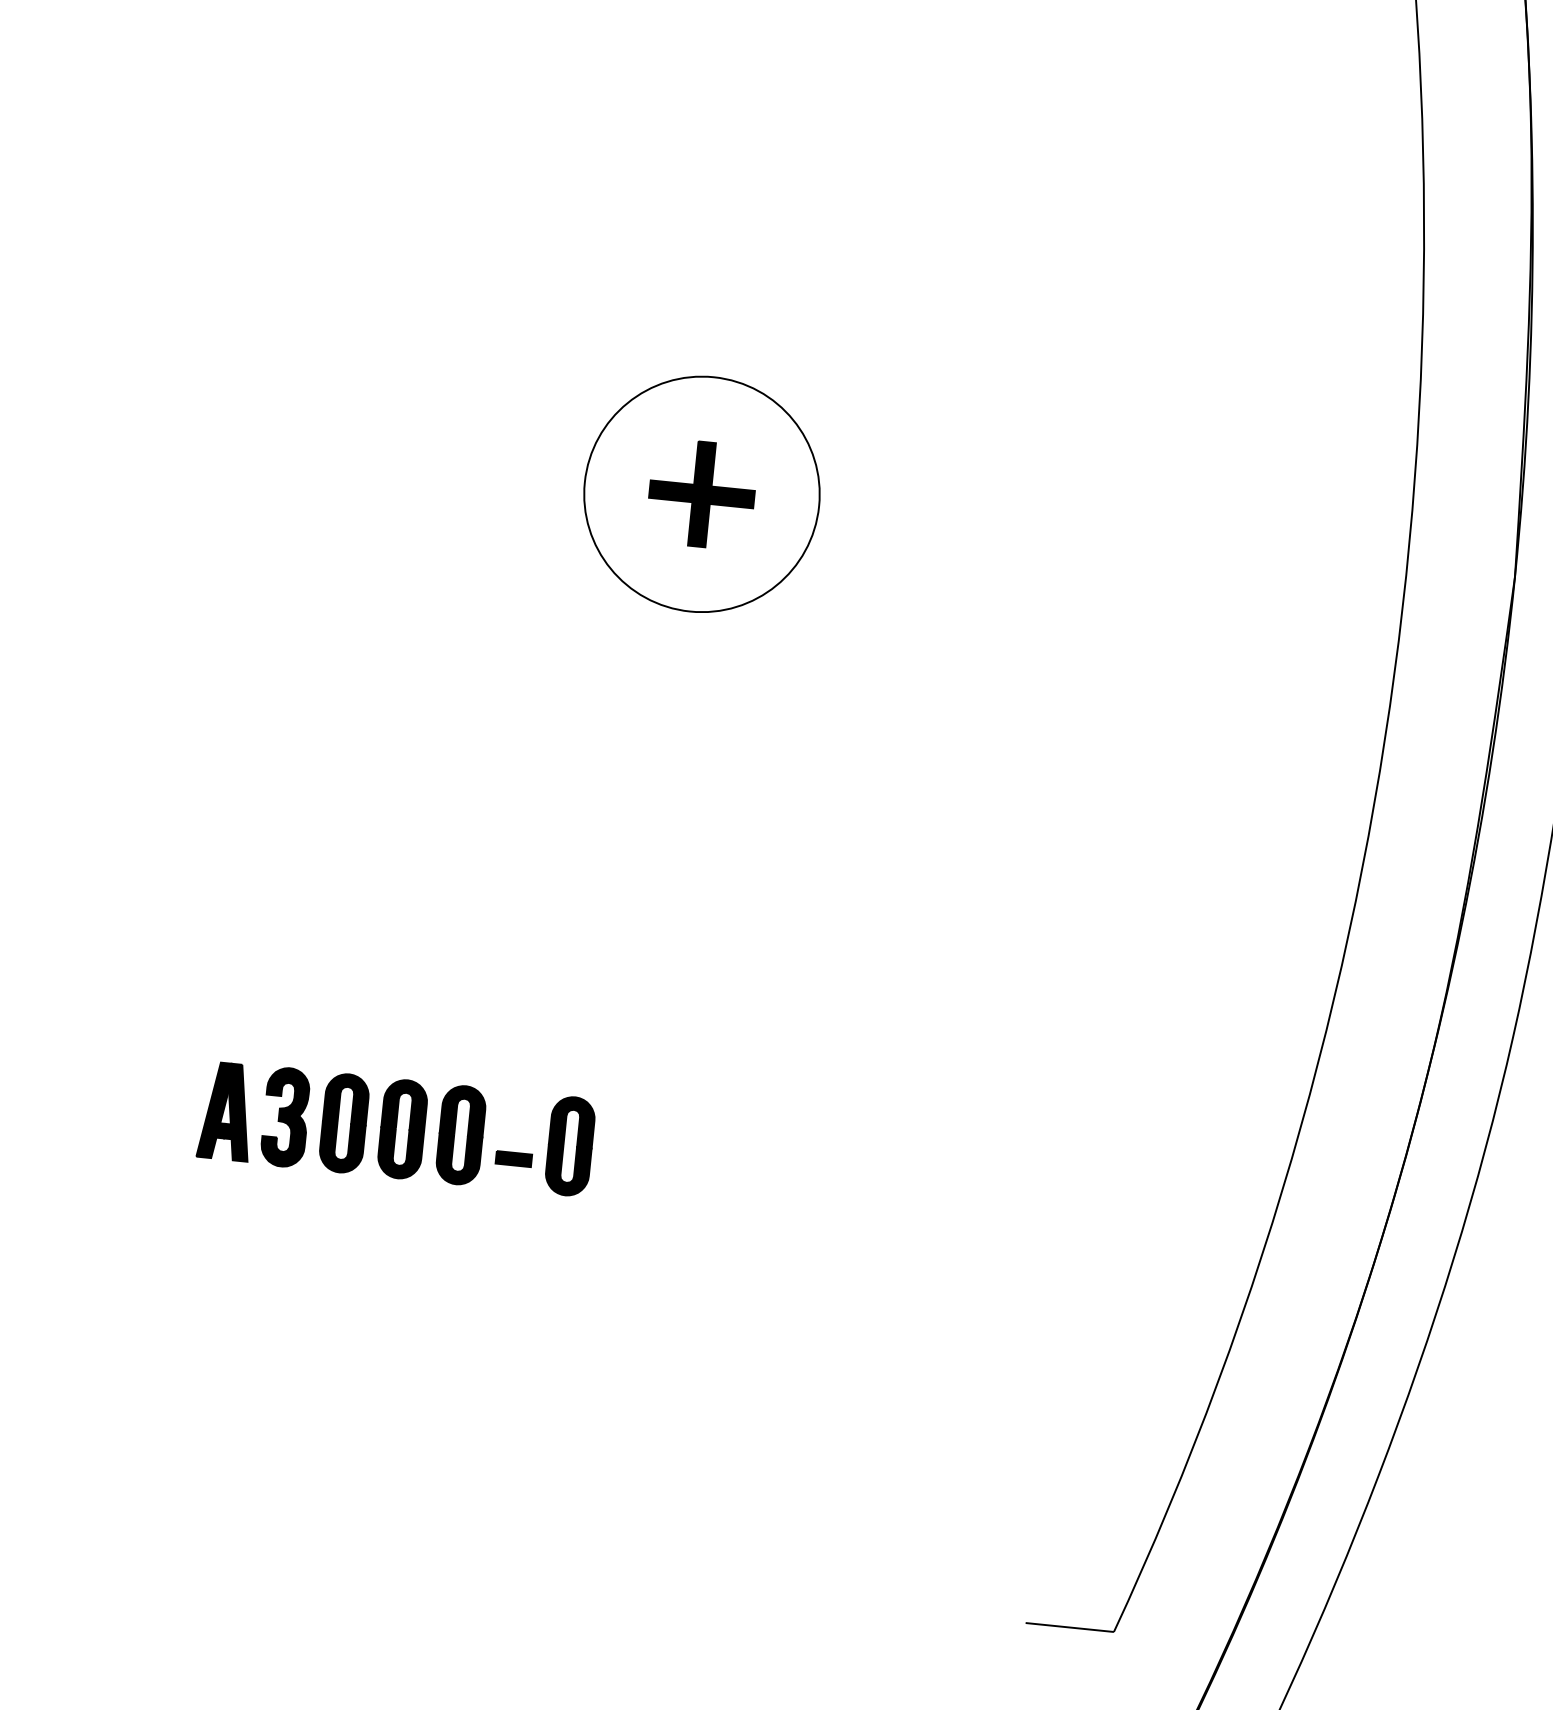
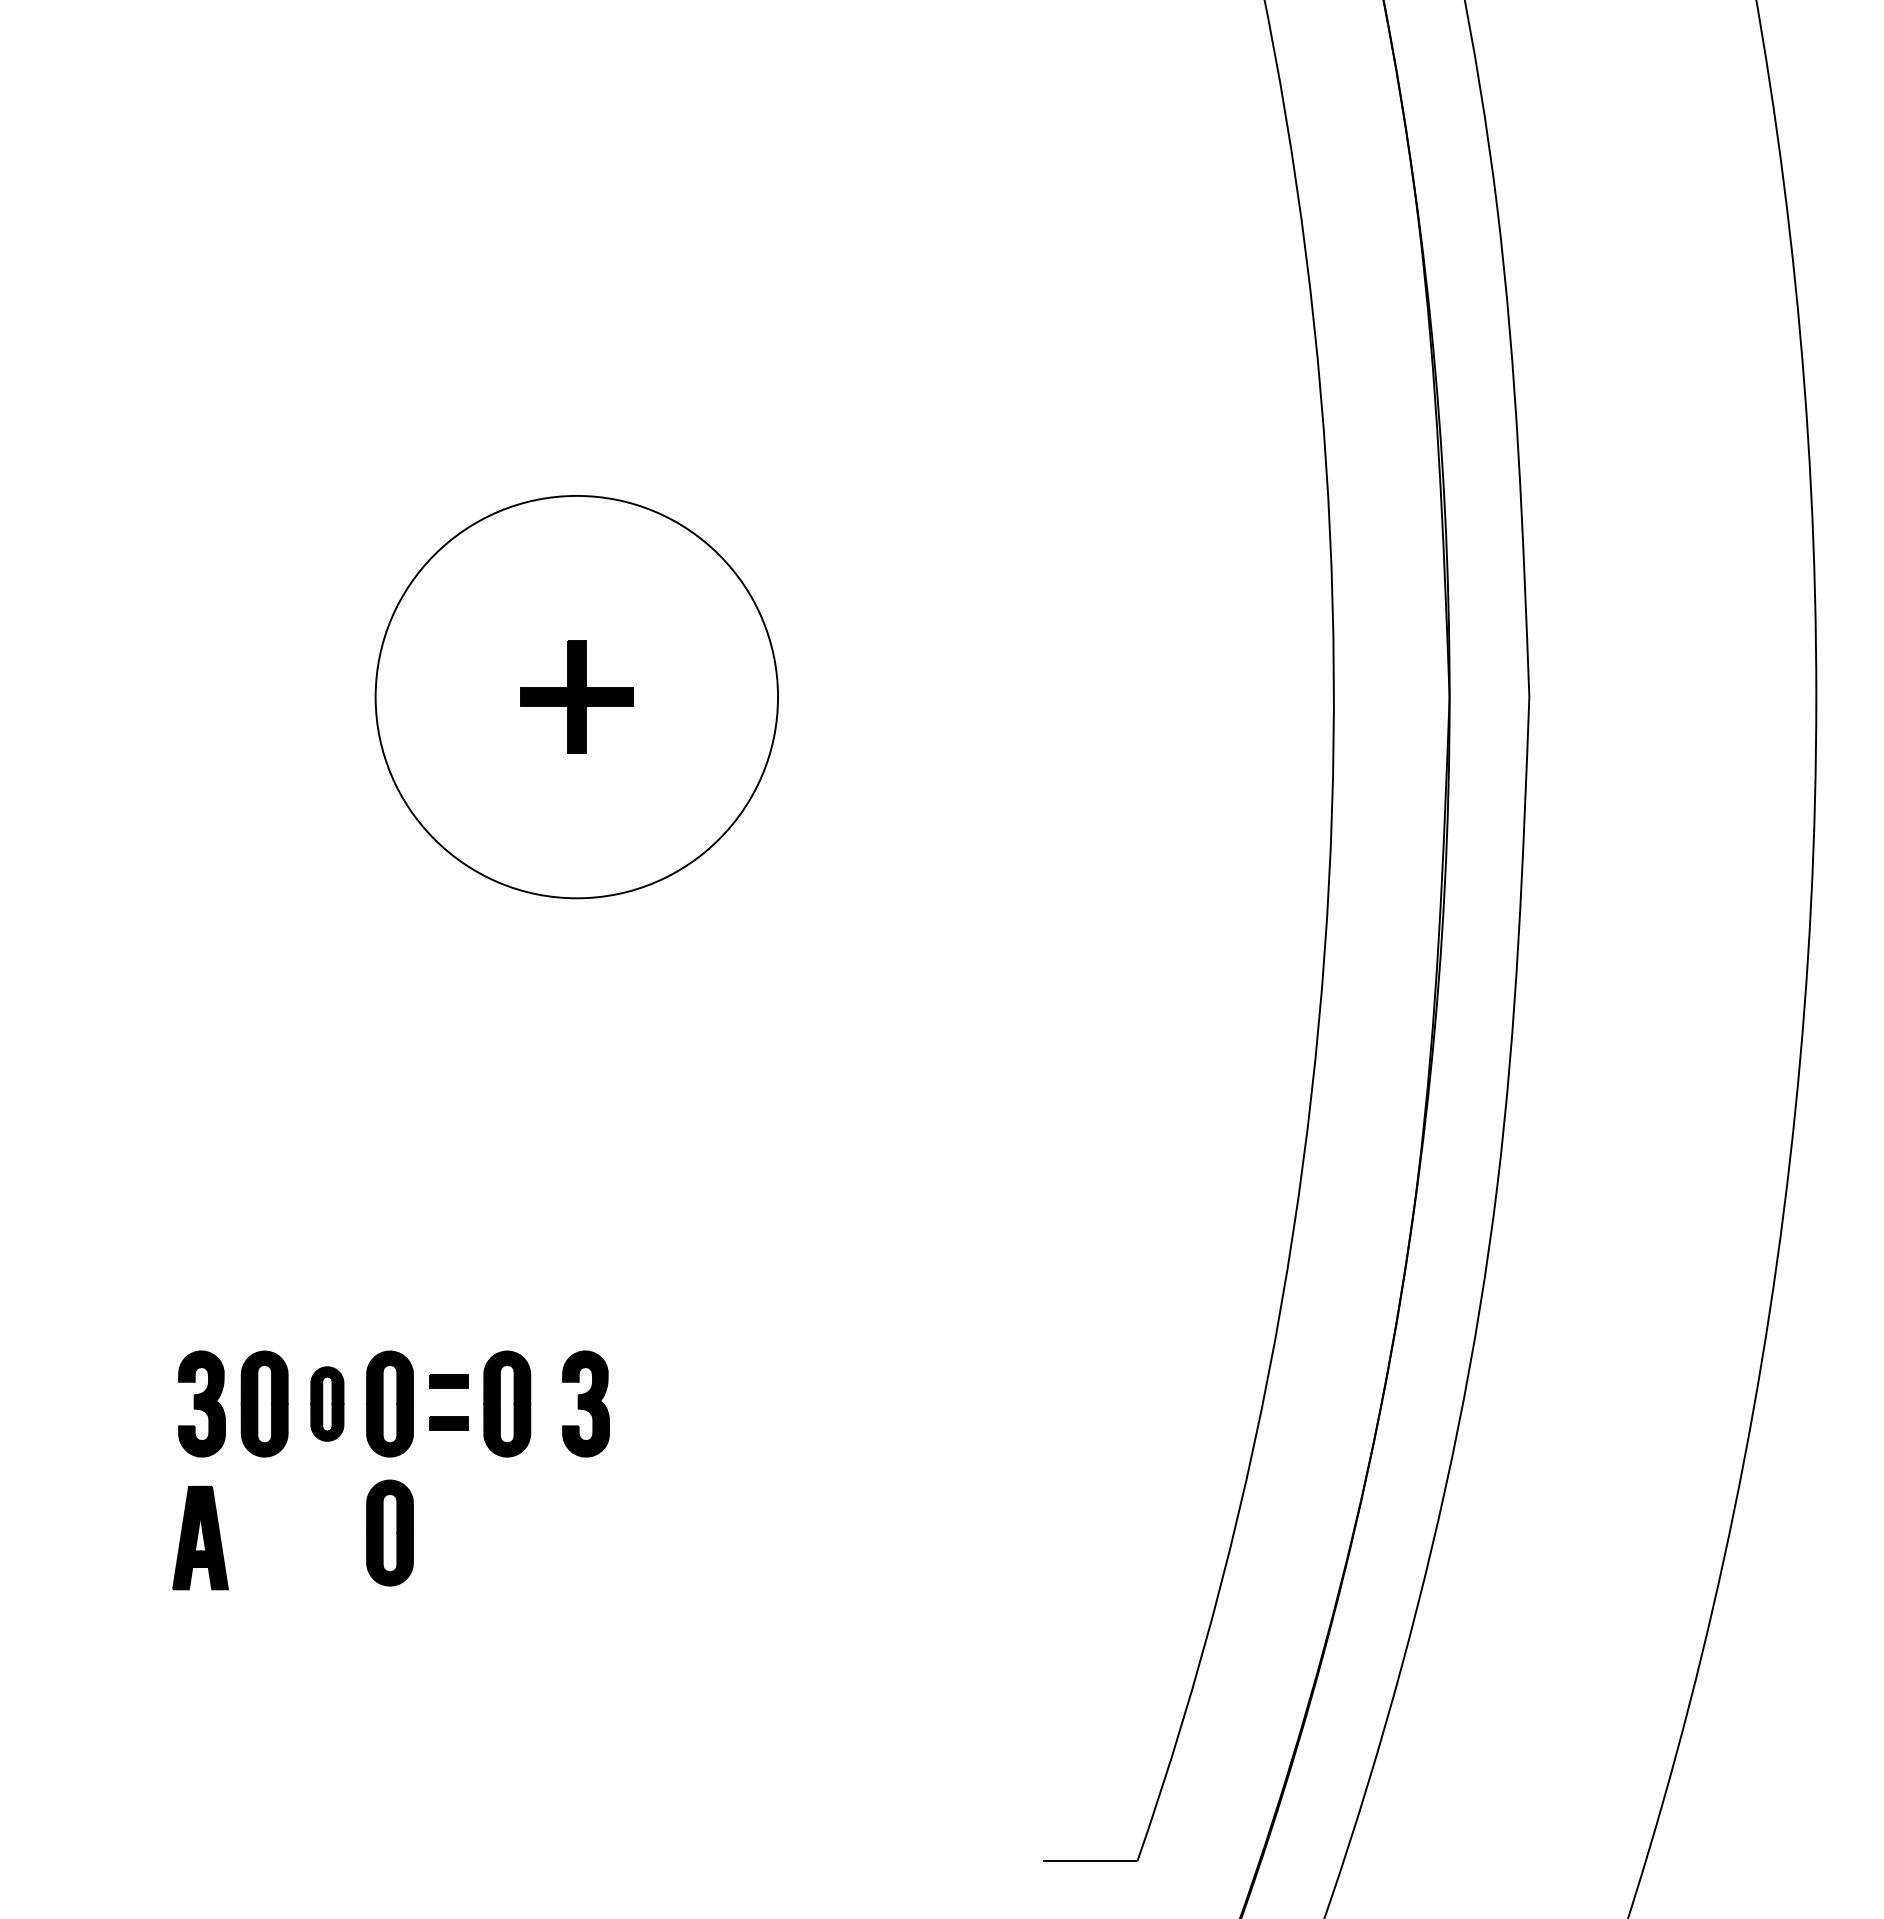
circle: (701, 493) -> (576, 696), size x1.6
part: (226, 1110) -> (200, 1537), moved
part: (517, 1119) -> (448, 1381), added
part: (402, 1128) -> (327, 1403), size x0.7
part: (643, 1153) -> (585, 1403), added
part: (448, 1254) -> (389, 1532), added

